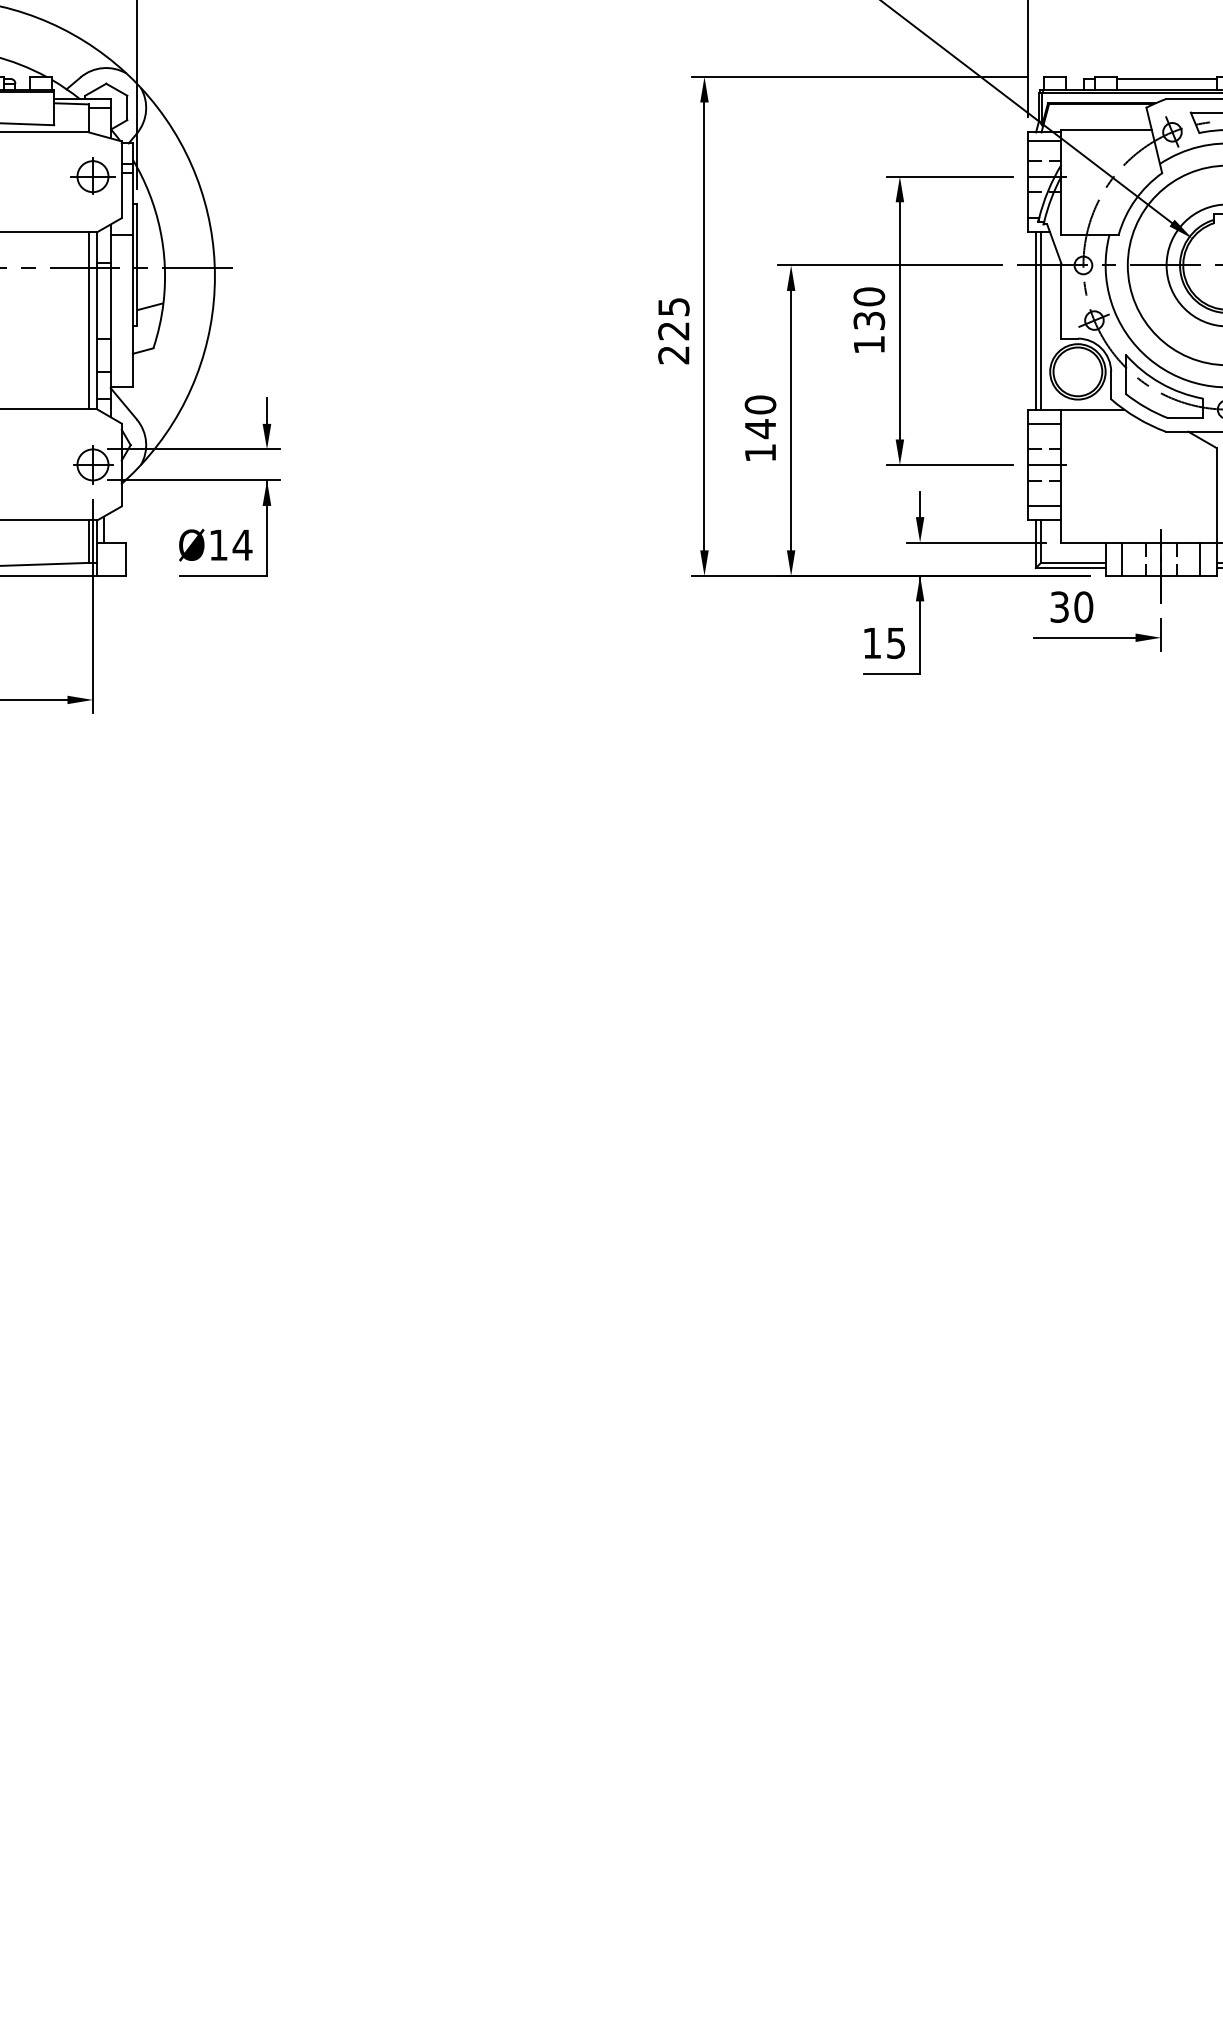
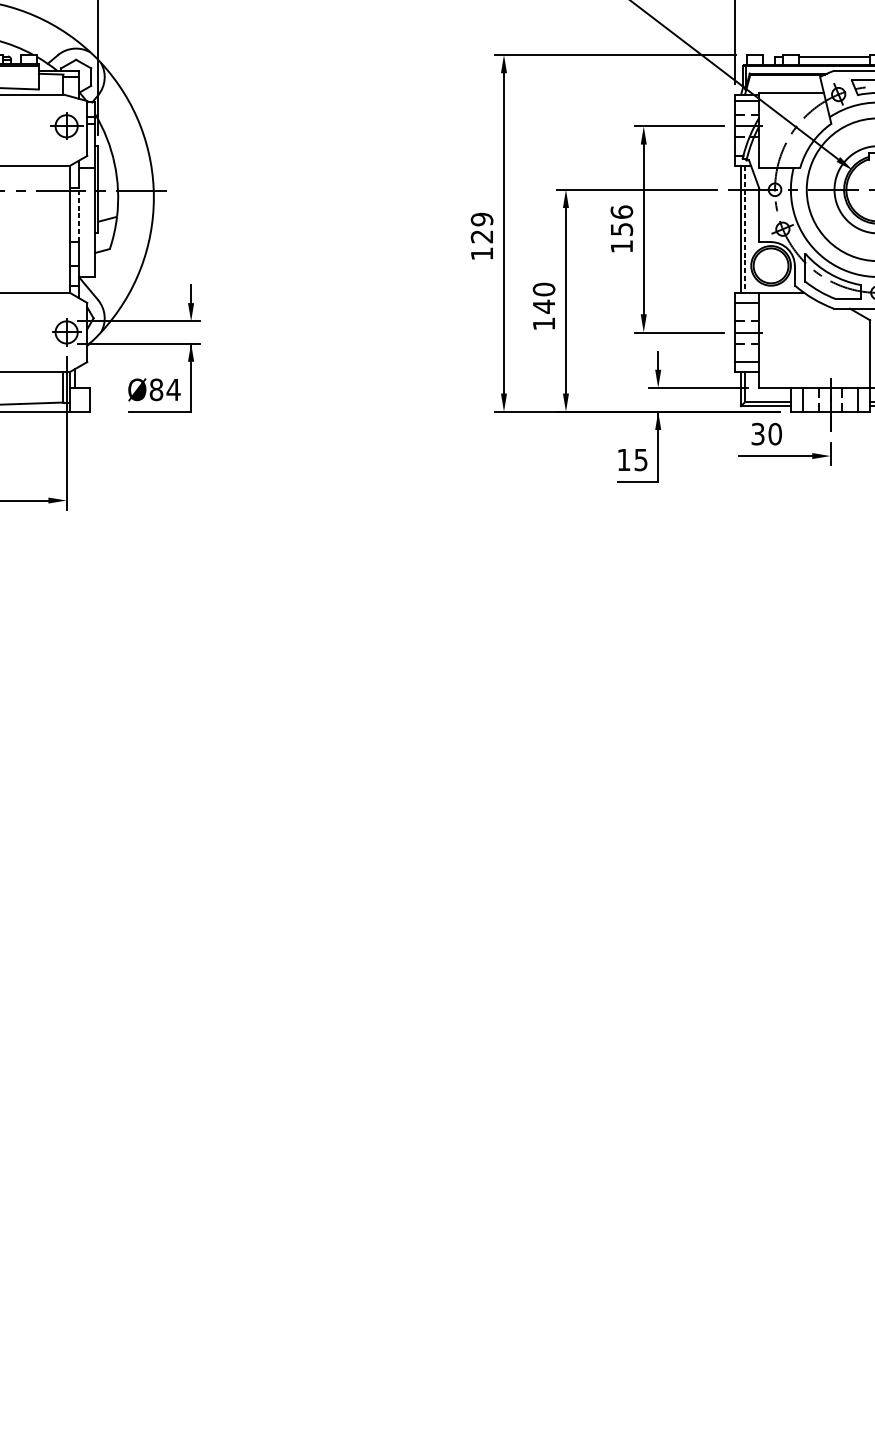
line: (110, 300) -> (79, 214), solid -> dashed
text: (868, 308) -> (621, 220), 130 -> 156
line: (88, 320) -> (63, 229), removed
line: (1041, 320) -> (745, 229), solid -> dashed
text: (673, 330) -> (481, 236), 225 -> 129
text: (218, 544) -> (156, 389), Ø14 -> Ø84

